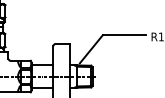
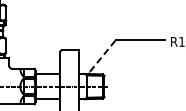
line: (91, 49) -> (103, 55), solid -> dashed

